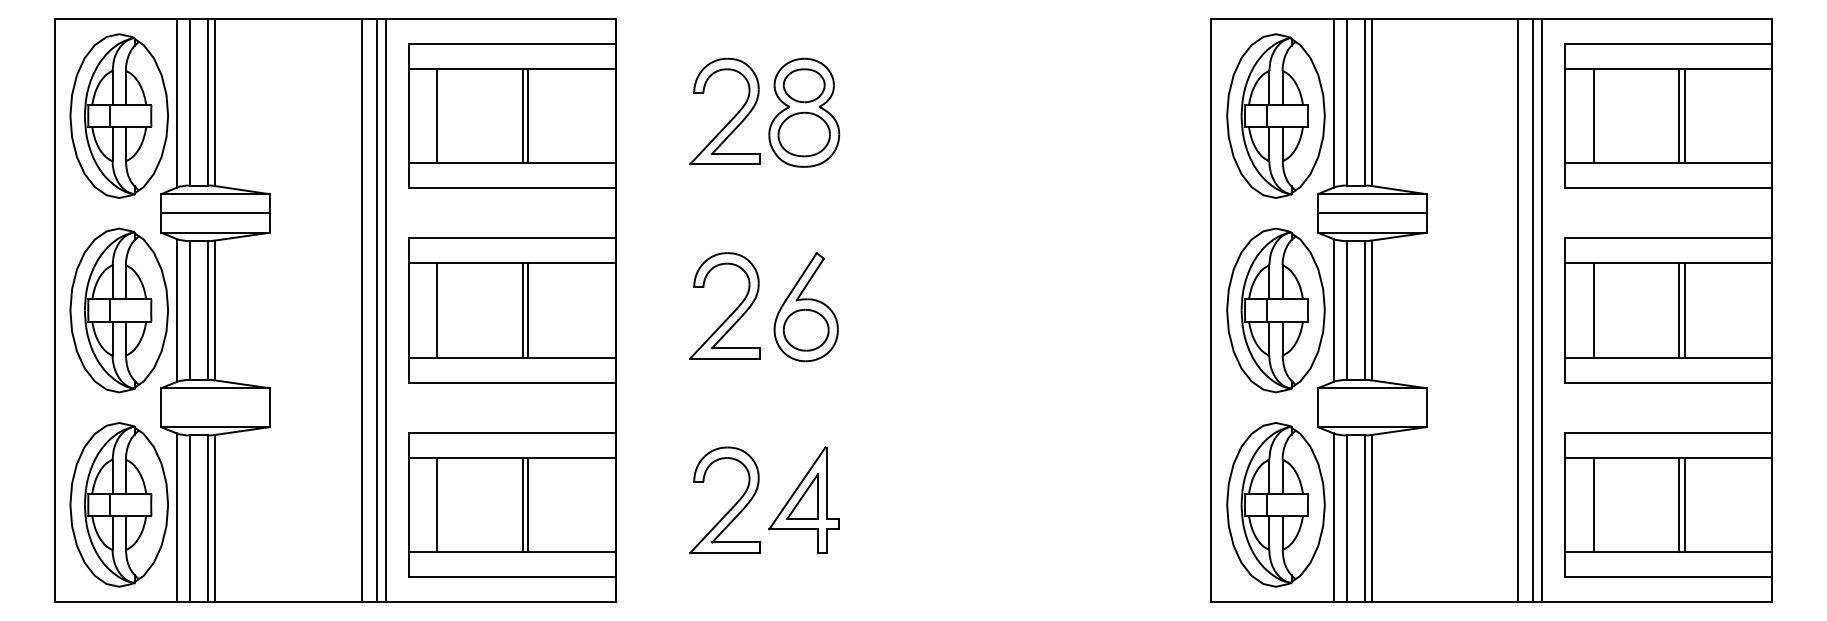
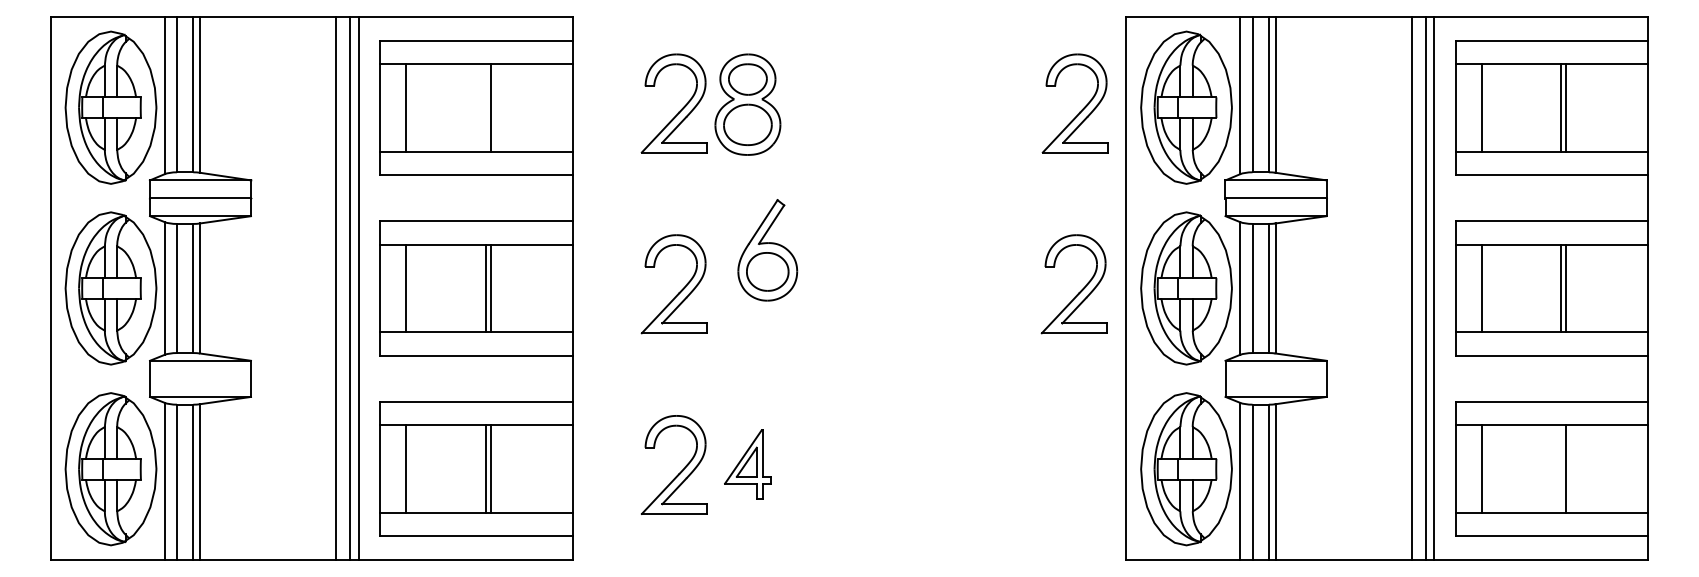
line: (522, 115) -> (485, 107), removed
part: (1163, 117) -> (1081, 109), added
part: (805, 307) -> (767, 250), moved
part: (1161, 312) -> (1080, 290), added
part: (803, 499) -> (747, 464), size x0.7
line: (1679, 505) -> (1561, 469), removed

